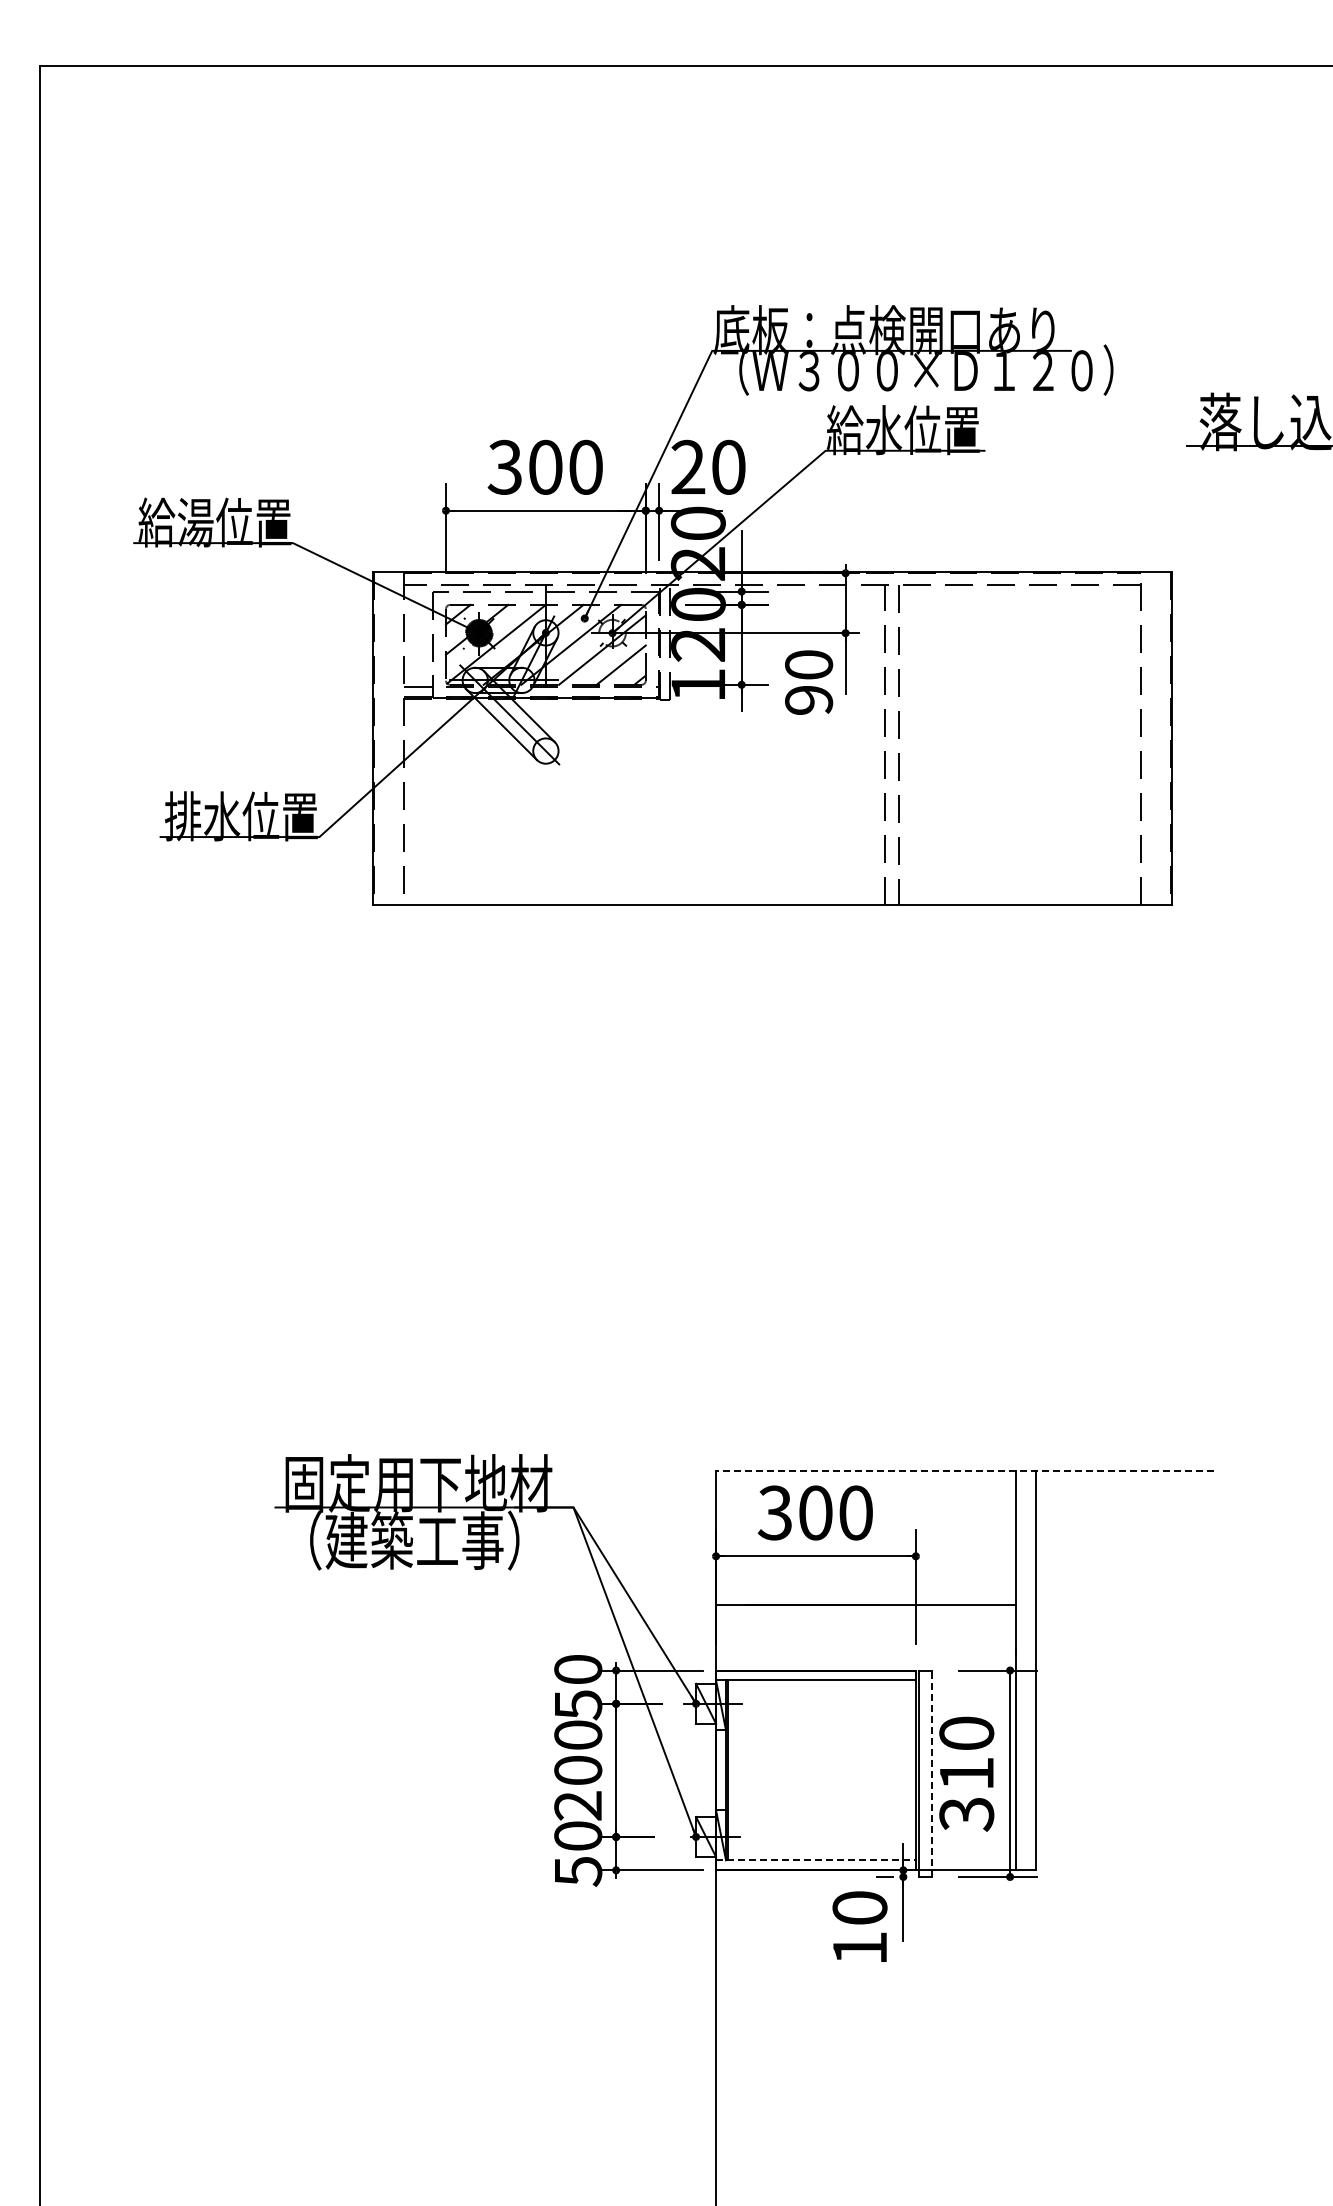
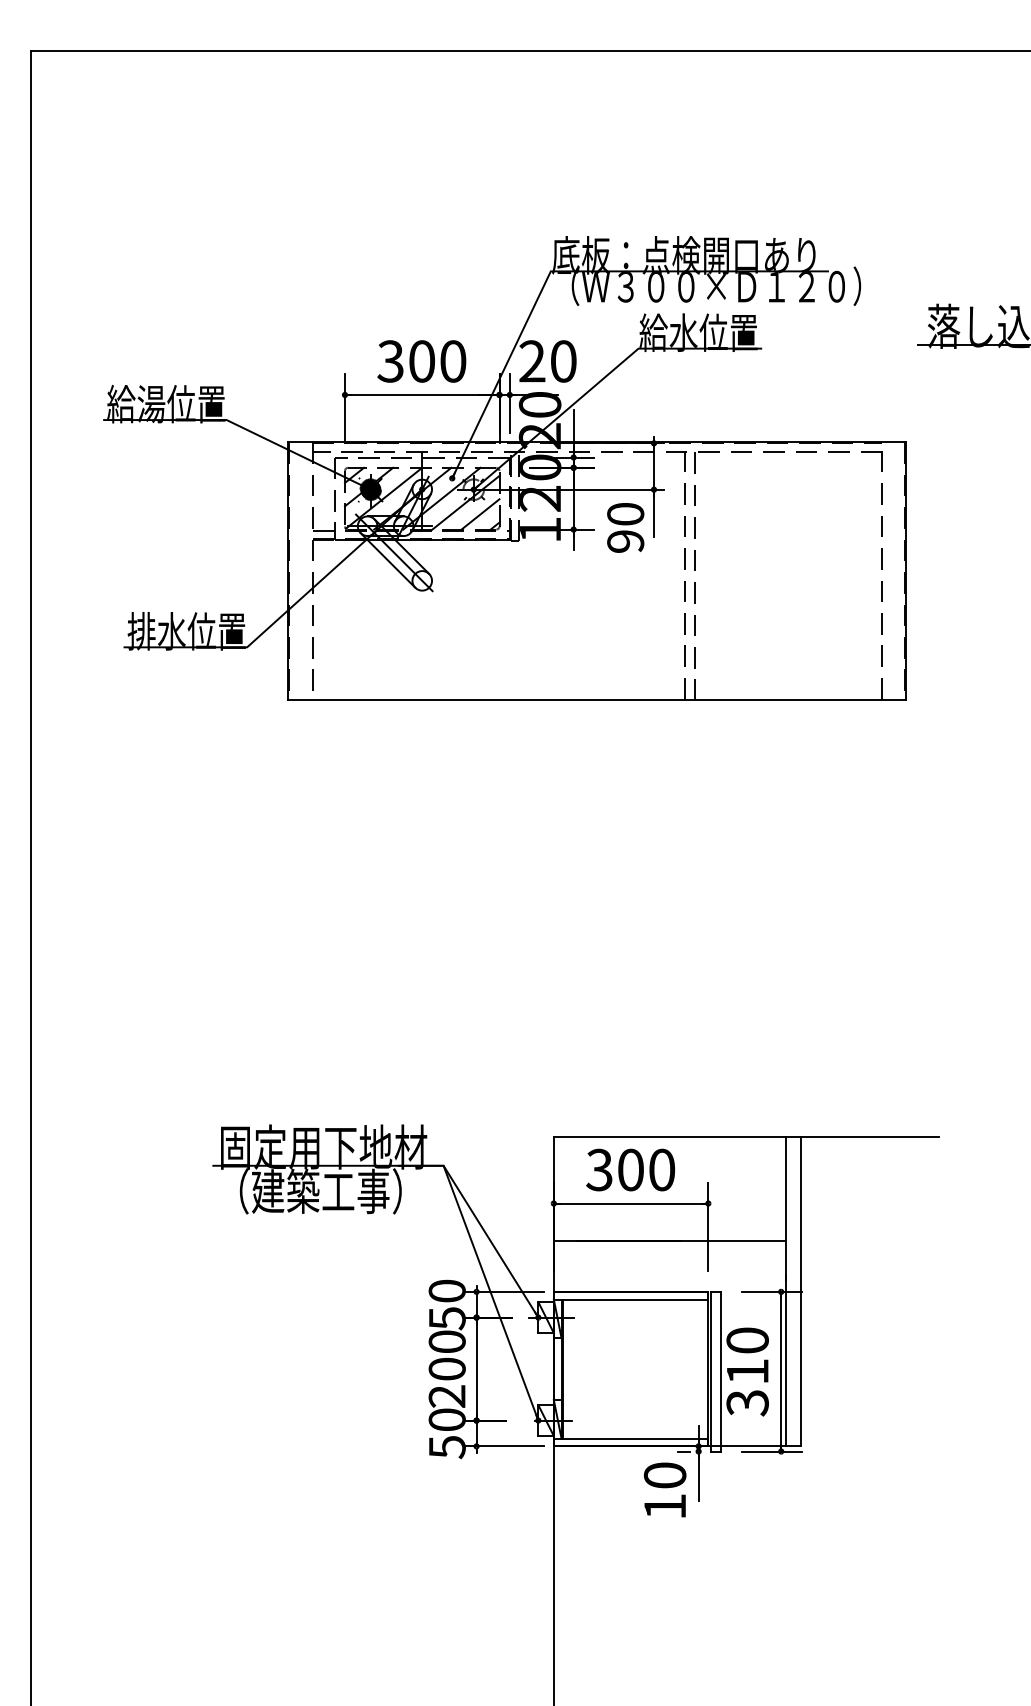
line: (964, 1470) -> (745, 1137), dashed -> solid
line: (932, 1773) -> (721, 1371), dashed -> solid
line: (815, 1860) -> (630, 1438), dashed -> solid

